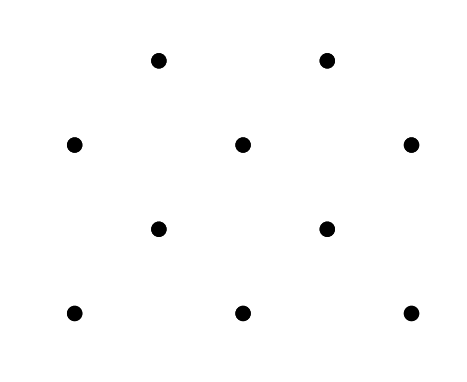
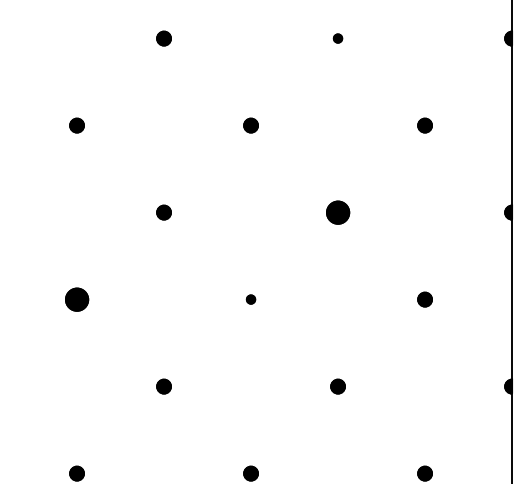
part: (326, 60) -> (337, 38), size x0.6
part: (326, 229) -> (337, 212), size x1.6
part: (74, 313) -> (76, 299), size x1.6
part: (242, 313) -> (250, 299), size x0.6

